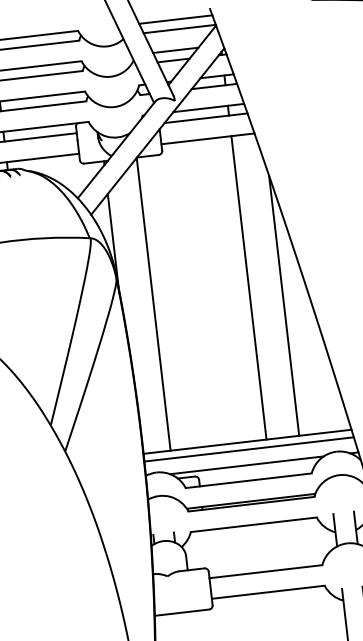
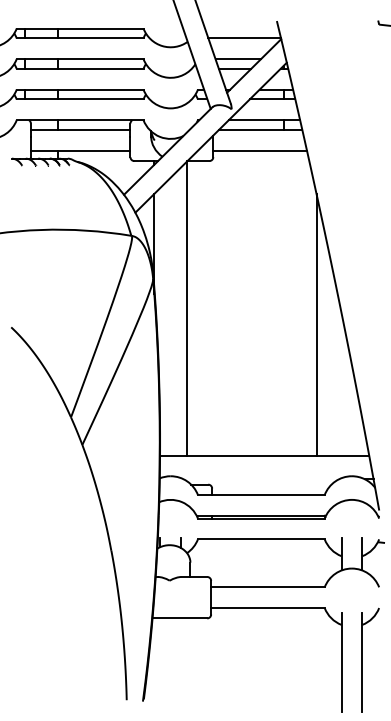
line: (175, 19) -> (241, 28), removed
line: (248, 287) -> (283, 303), removed
line: (248, 449) -> (264, 463), removed
line: (247, 465) -> (261, 479), removed

